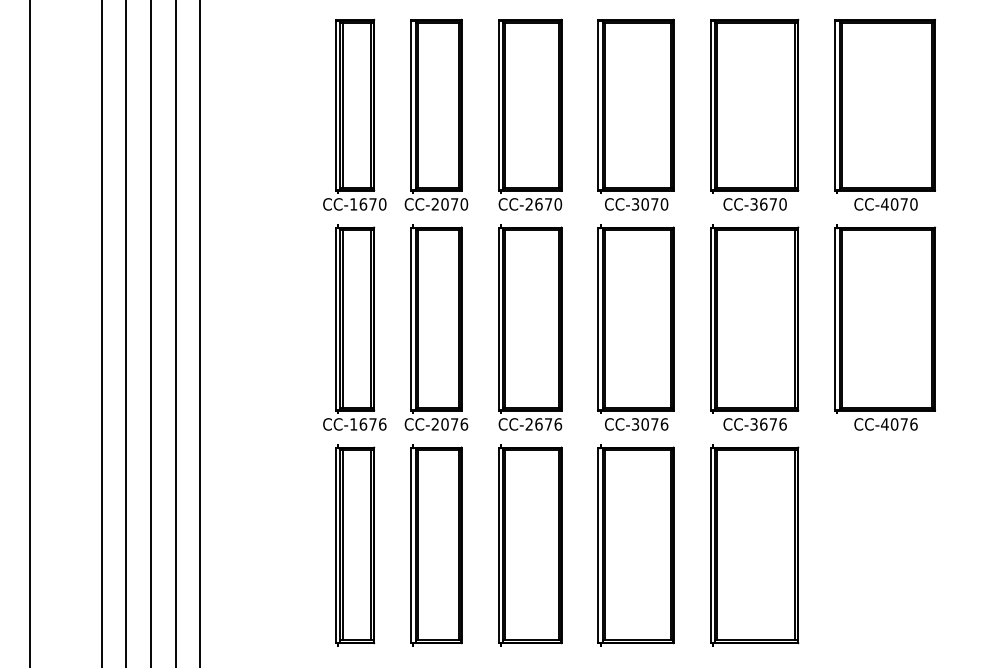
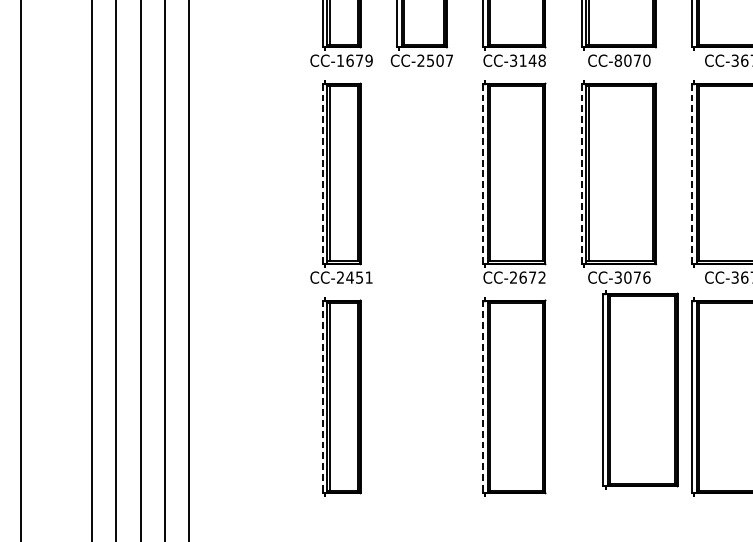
text: (382, 204) -> (368, 60), CC-1670 -> CC-1679
text: (454, 204) -> (439, 60), CC-2070 -> CC-2507
text: (543, 204) -> (527, 60), CC-2670 -> CC-3148
text: (635, 204) -> (618, 60), CC-3070 -> CC-8070
line: (335, 319) -> (322, 174), solid -> dashed
line: (498, 319) -> (483, 174), solid -> dashed
line: (598, 319) -> (581, 174), solid -> dashed
line: (710, 319) -> (692, 174), solid -> dashed
part: (436, 327) -> (422, 182), removed
text: (368, 424) -> (355, 277), CC-1676 -> CC-2451
text: (558, 424) -> (542, 277), CC-2676 -> CC-2672
line: (335, 545) -> (322, 396), solid -> dashed
part: (436, 545) -> (422, 396), removed
line: (498, 545) -> (483, 396), solid -> dashed
part: (635, 545) -> (639, 390), moved

